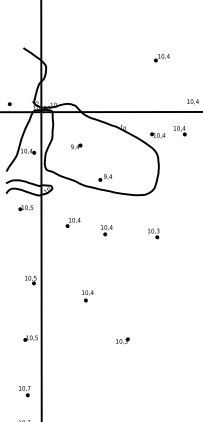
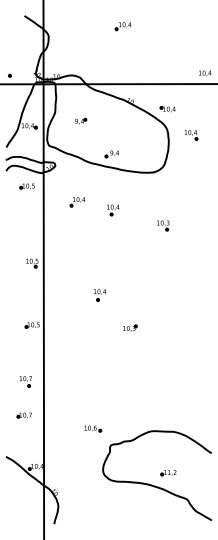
part: (161, 57) -> (122, 26), moved
part: (180, 131) -> (191, 135), moved
part: (153, 233) -> (163, 225), moved
part: (88, 296) -> (100, 295), moved

